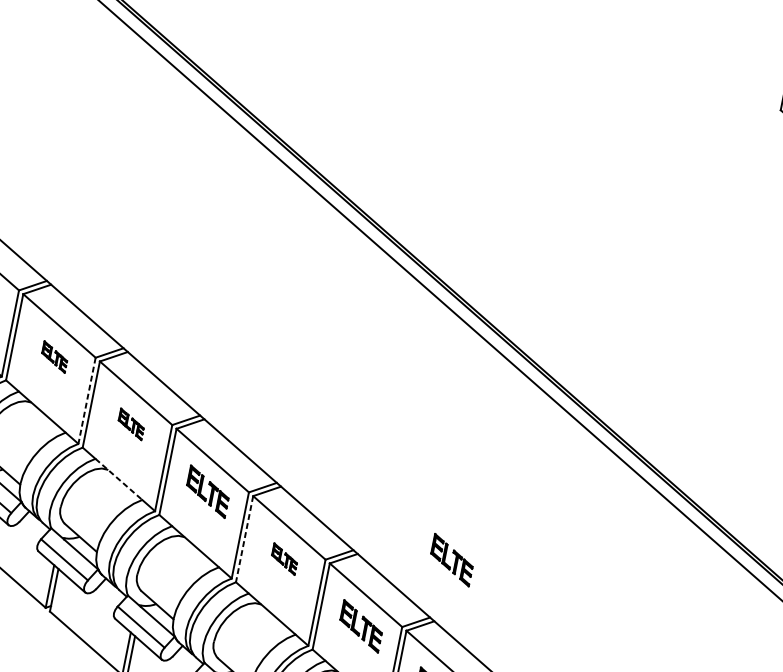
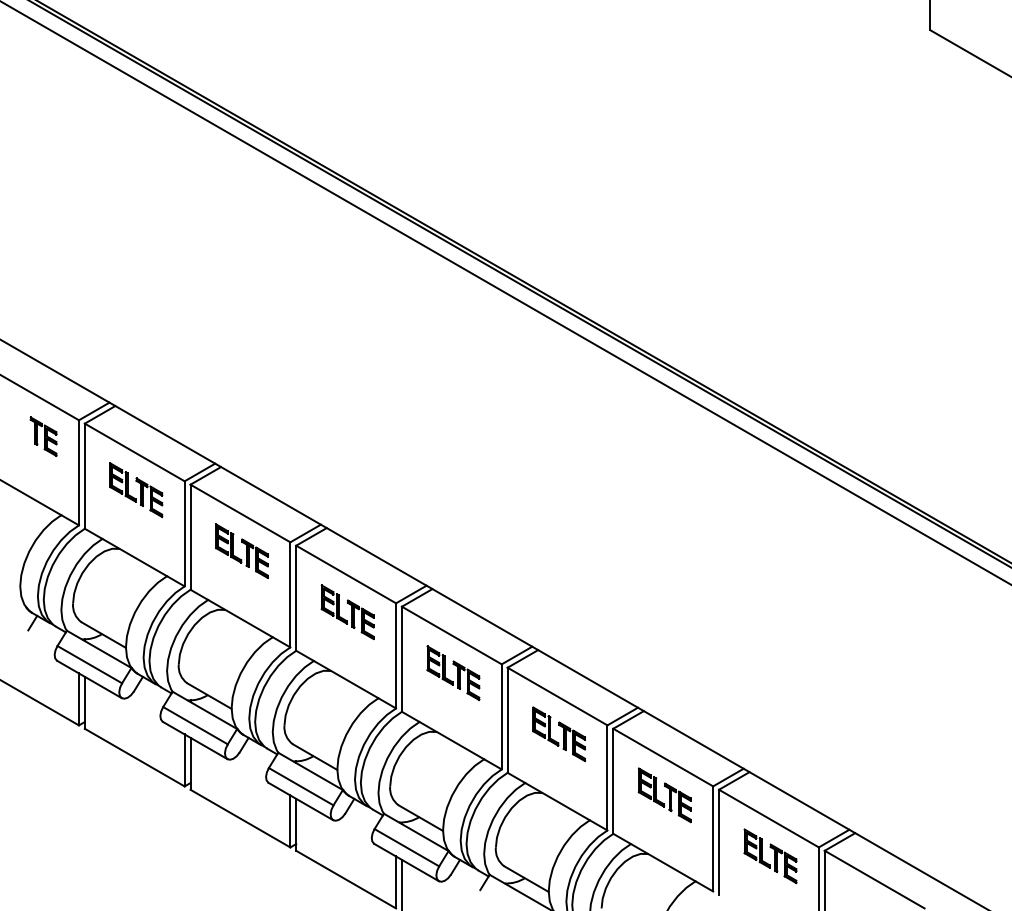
part: (54, 356) -> (136, 489), size x1.67
line: (86, 400) -> (184, 533), dashed -> solid
part: (130, 423) -> (241, 550), size x1.67
line: (118, 479) -> (240, 618), dashed -> solid
line: (244, 539) -> (401, 659), dashed -> solid
part: (284, 559) -> (453, 673), size x1.67
part: (452, 560) -> (650, 635), removed

